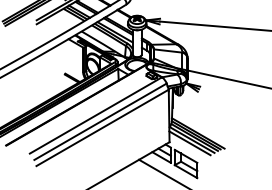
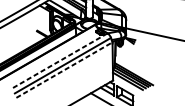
line: (95, 115) -> (59, 61), solid -> dashed
line: (103, 127) -> (65, 69), solid -> dashed

